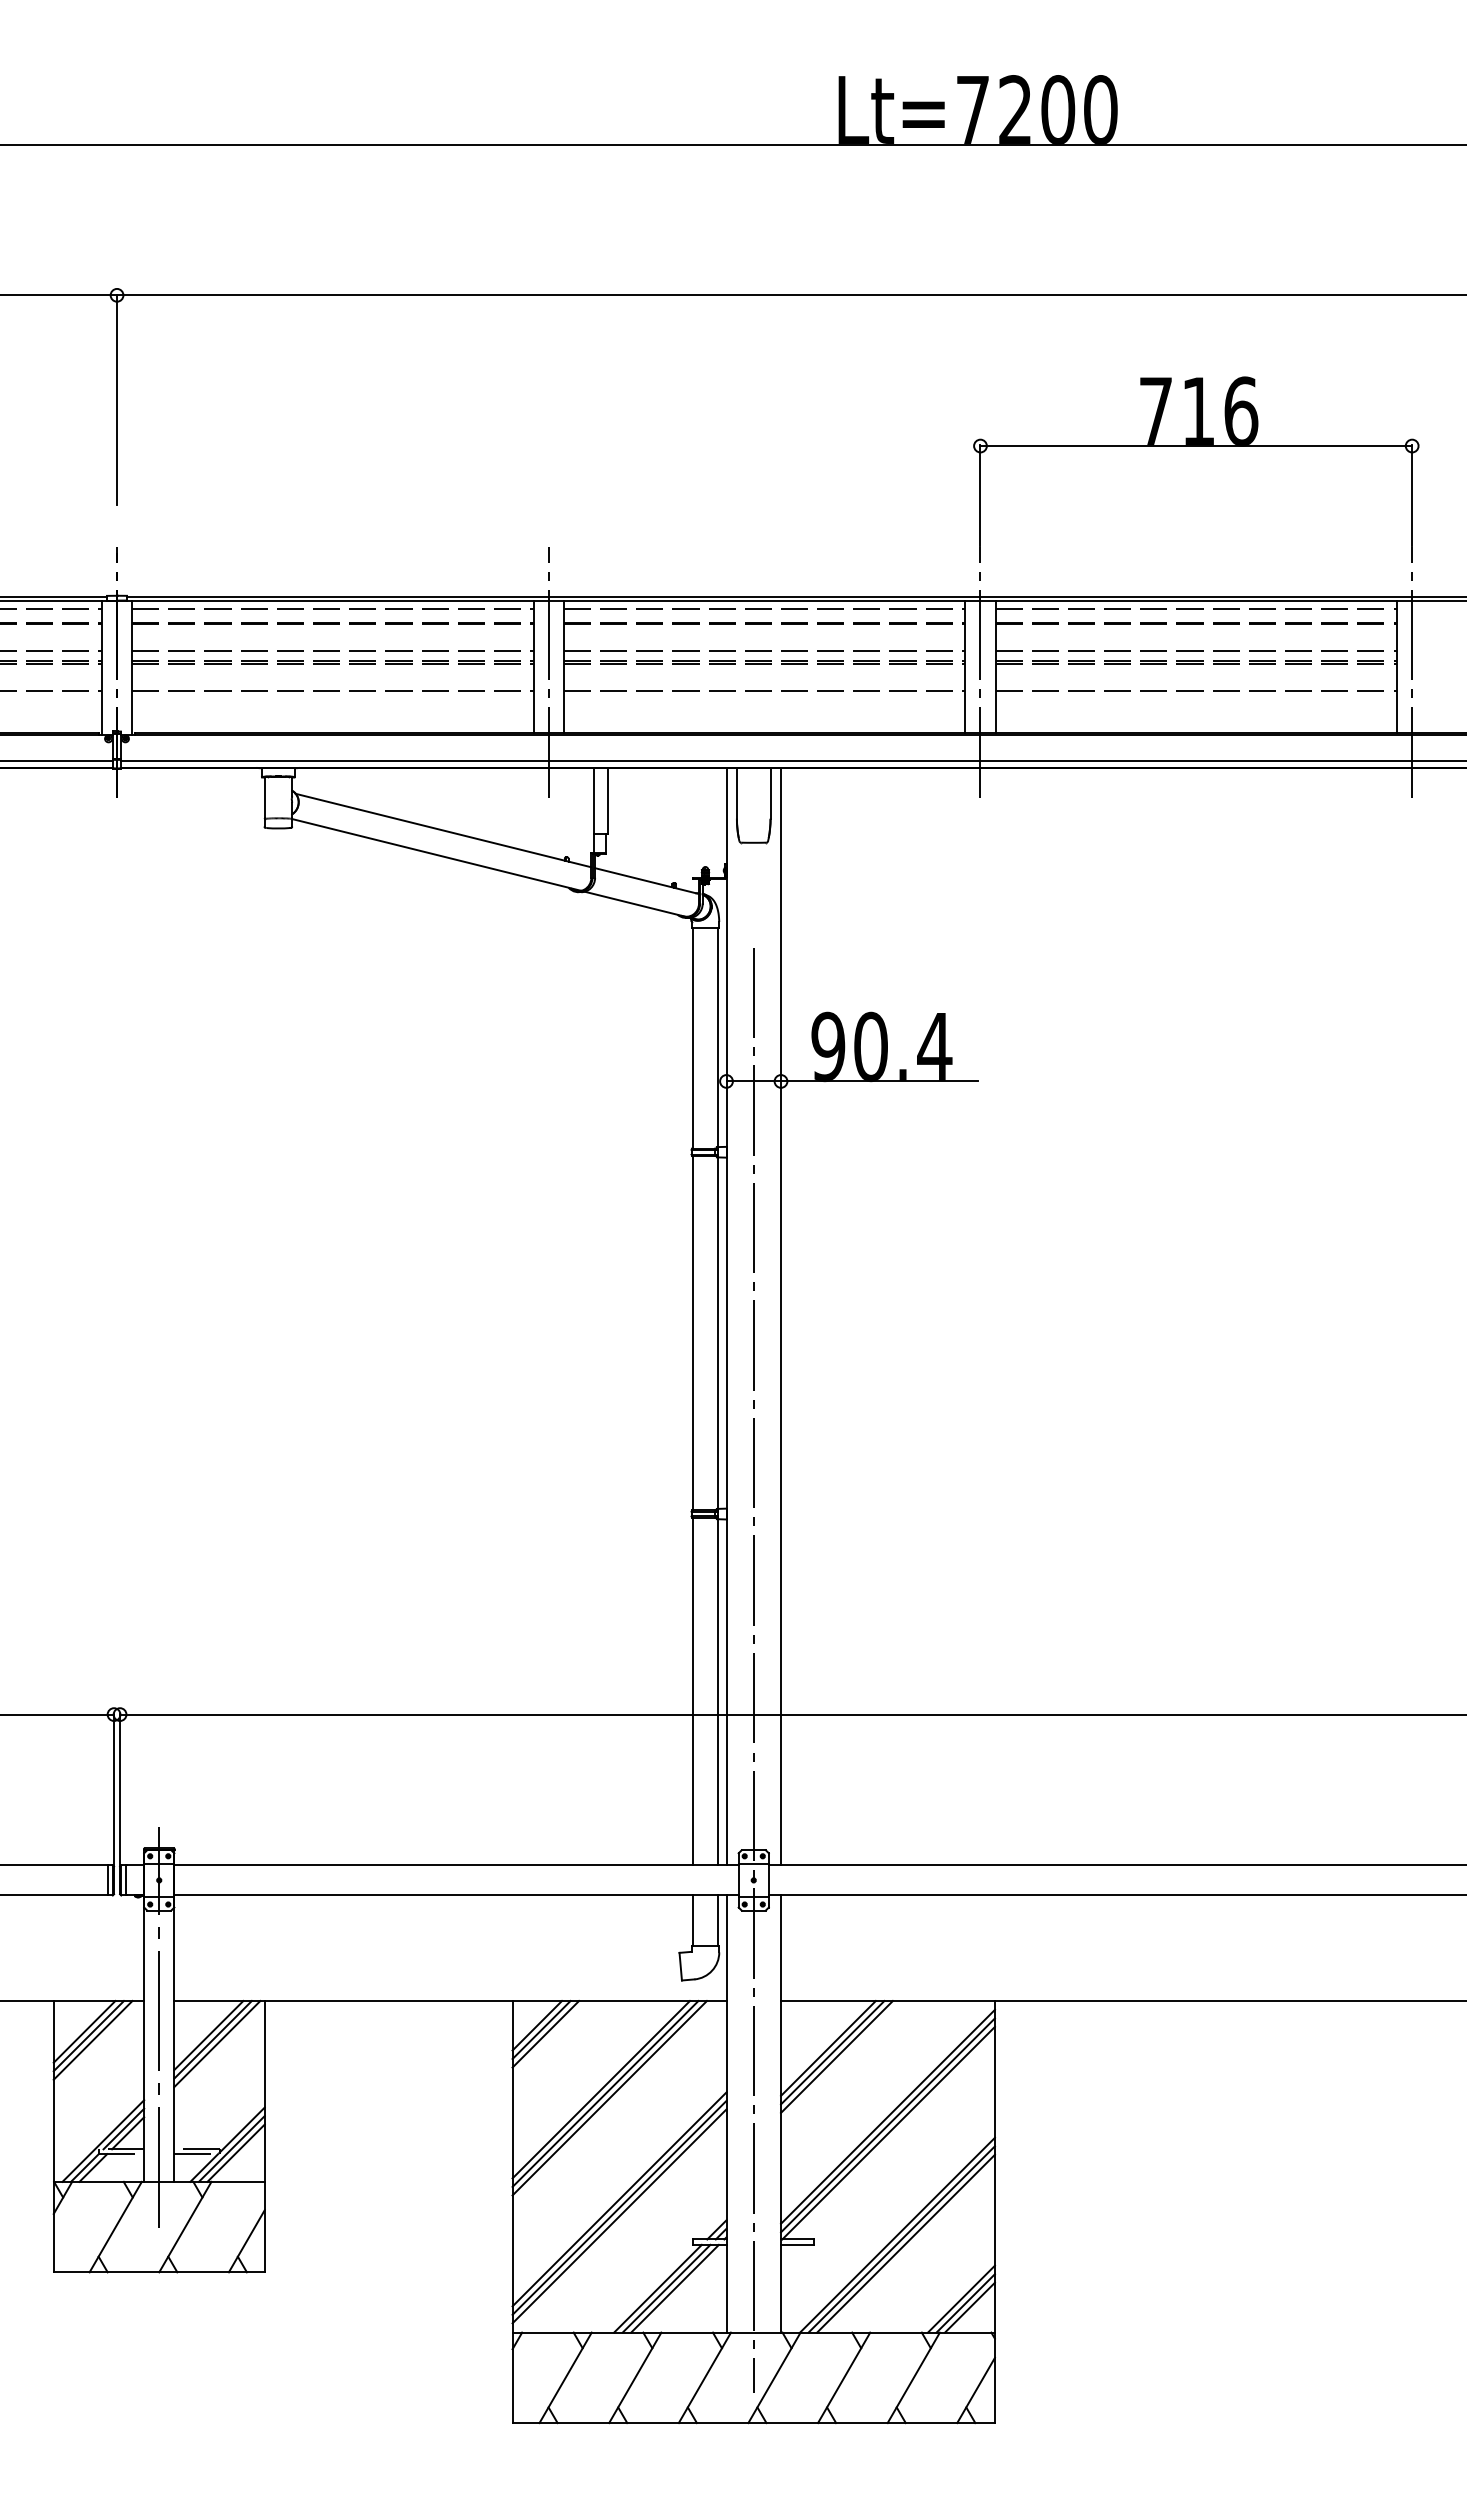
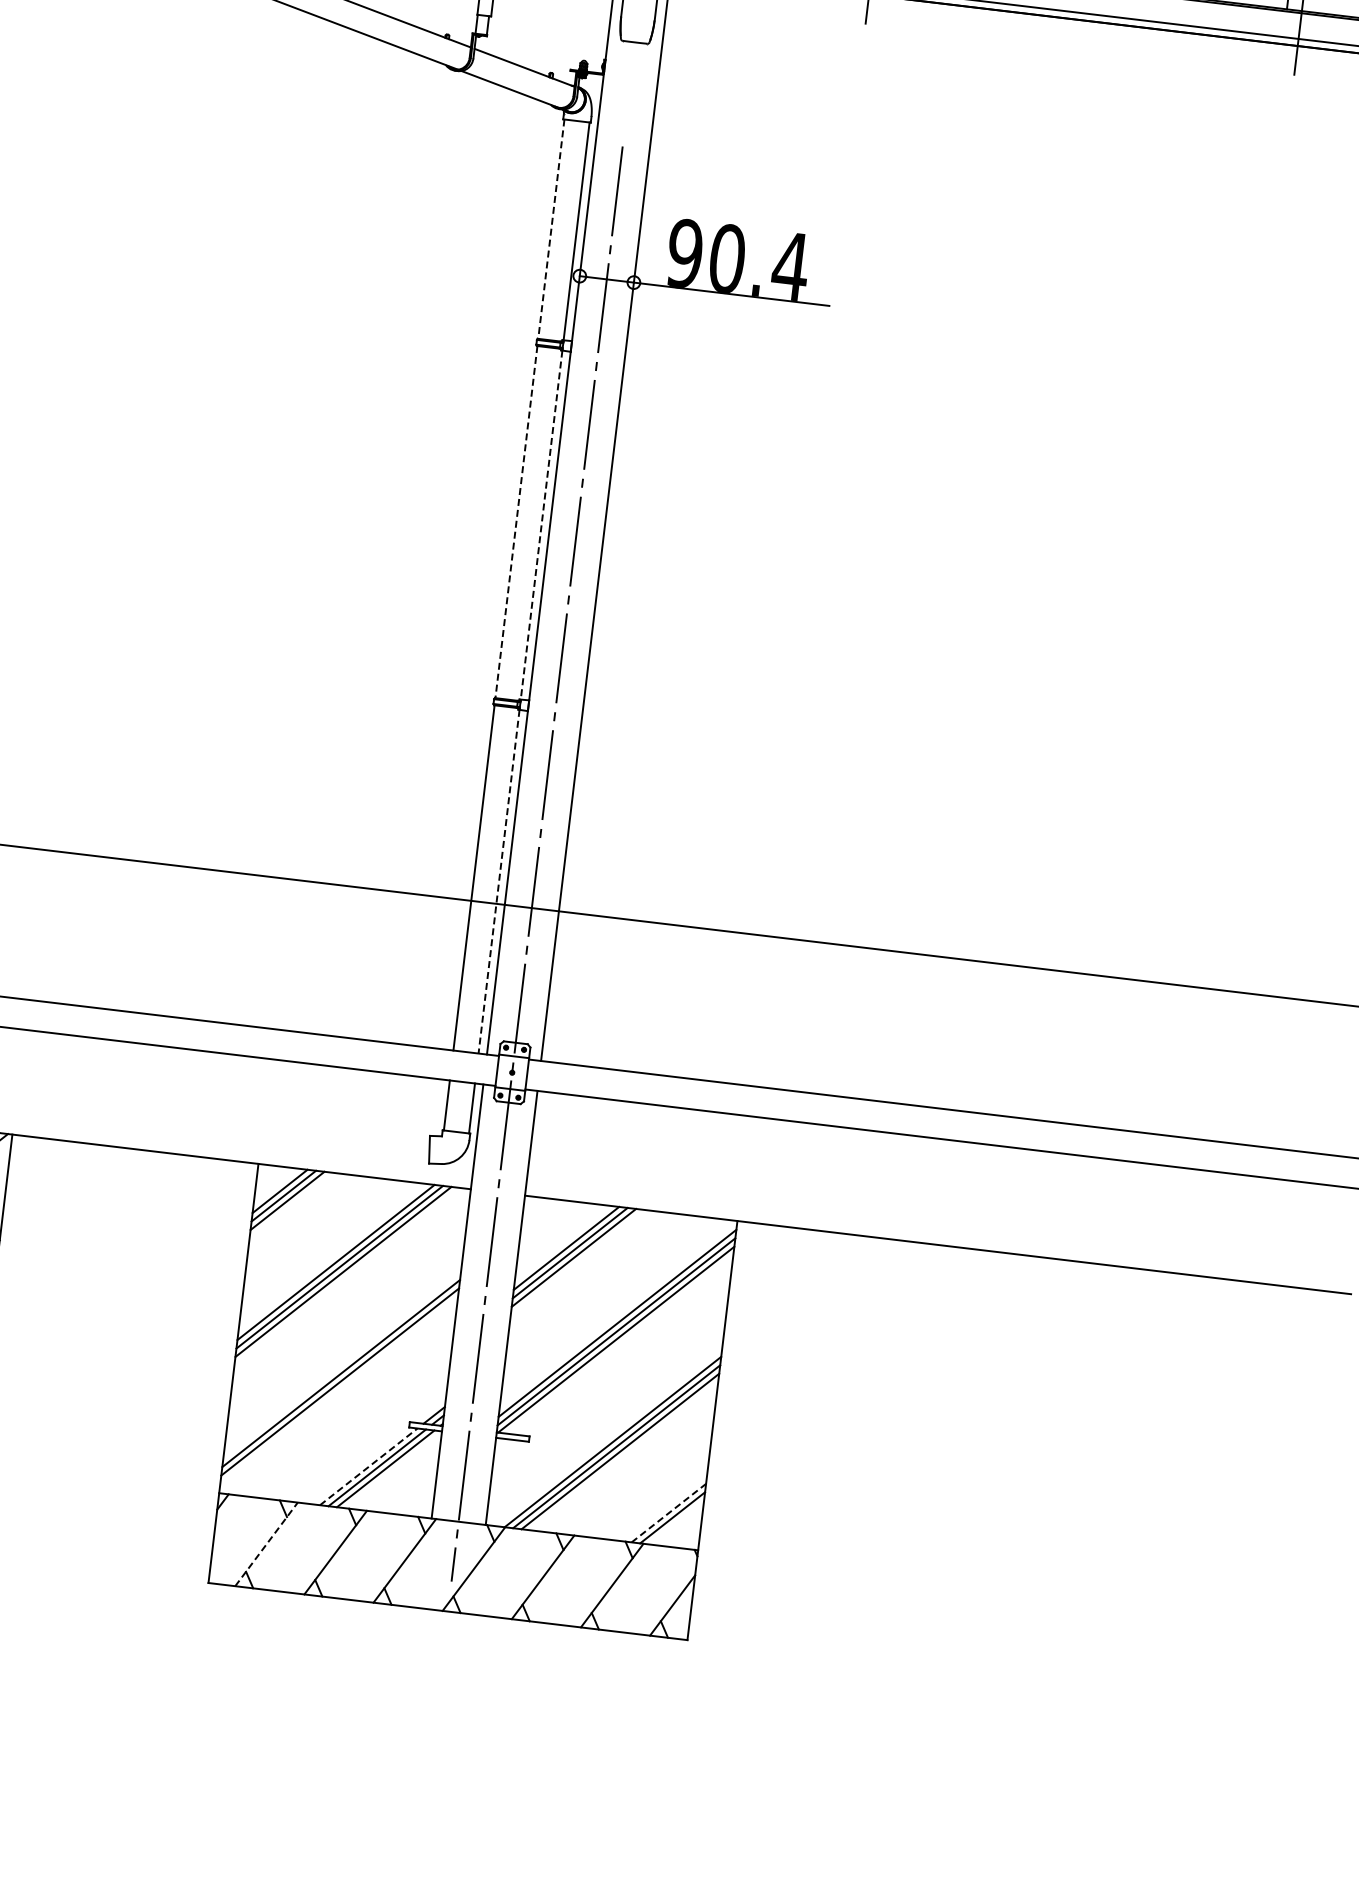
line: (692, 1038) -> (551, 229), solid -> dashed
line: (692, 1333) -> (516, 522), solid -> dashed
line: (718, 1333) -> (541, 525), solid -> dashed
line: (718, 1692) -> (499, 881), solid -> dashed
line: (619, 2216) -> (339, 1390), removed
line: (658, 2288) -> (369, 1466), solid -> dashed
line: (961, 2298) -> (669, 1512), solid -> dashed
line: (969, 2307) -> (675, 1522), removed
line: (565, 2377) -> (266, 1544), solid -> dashed

